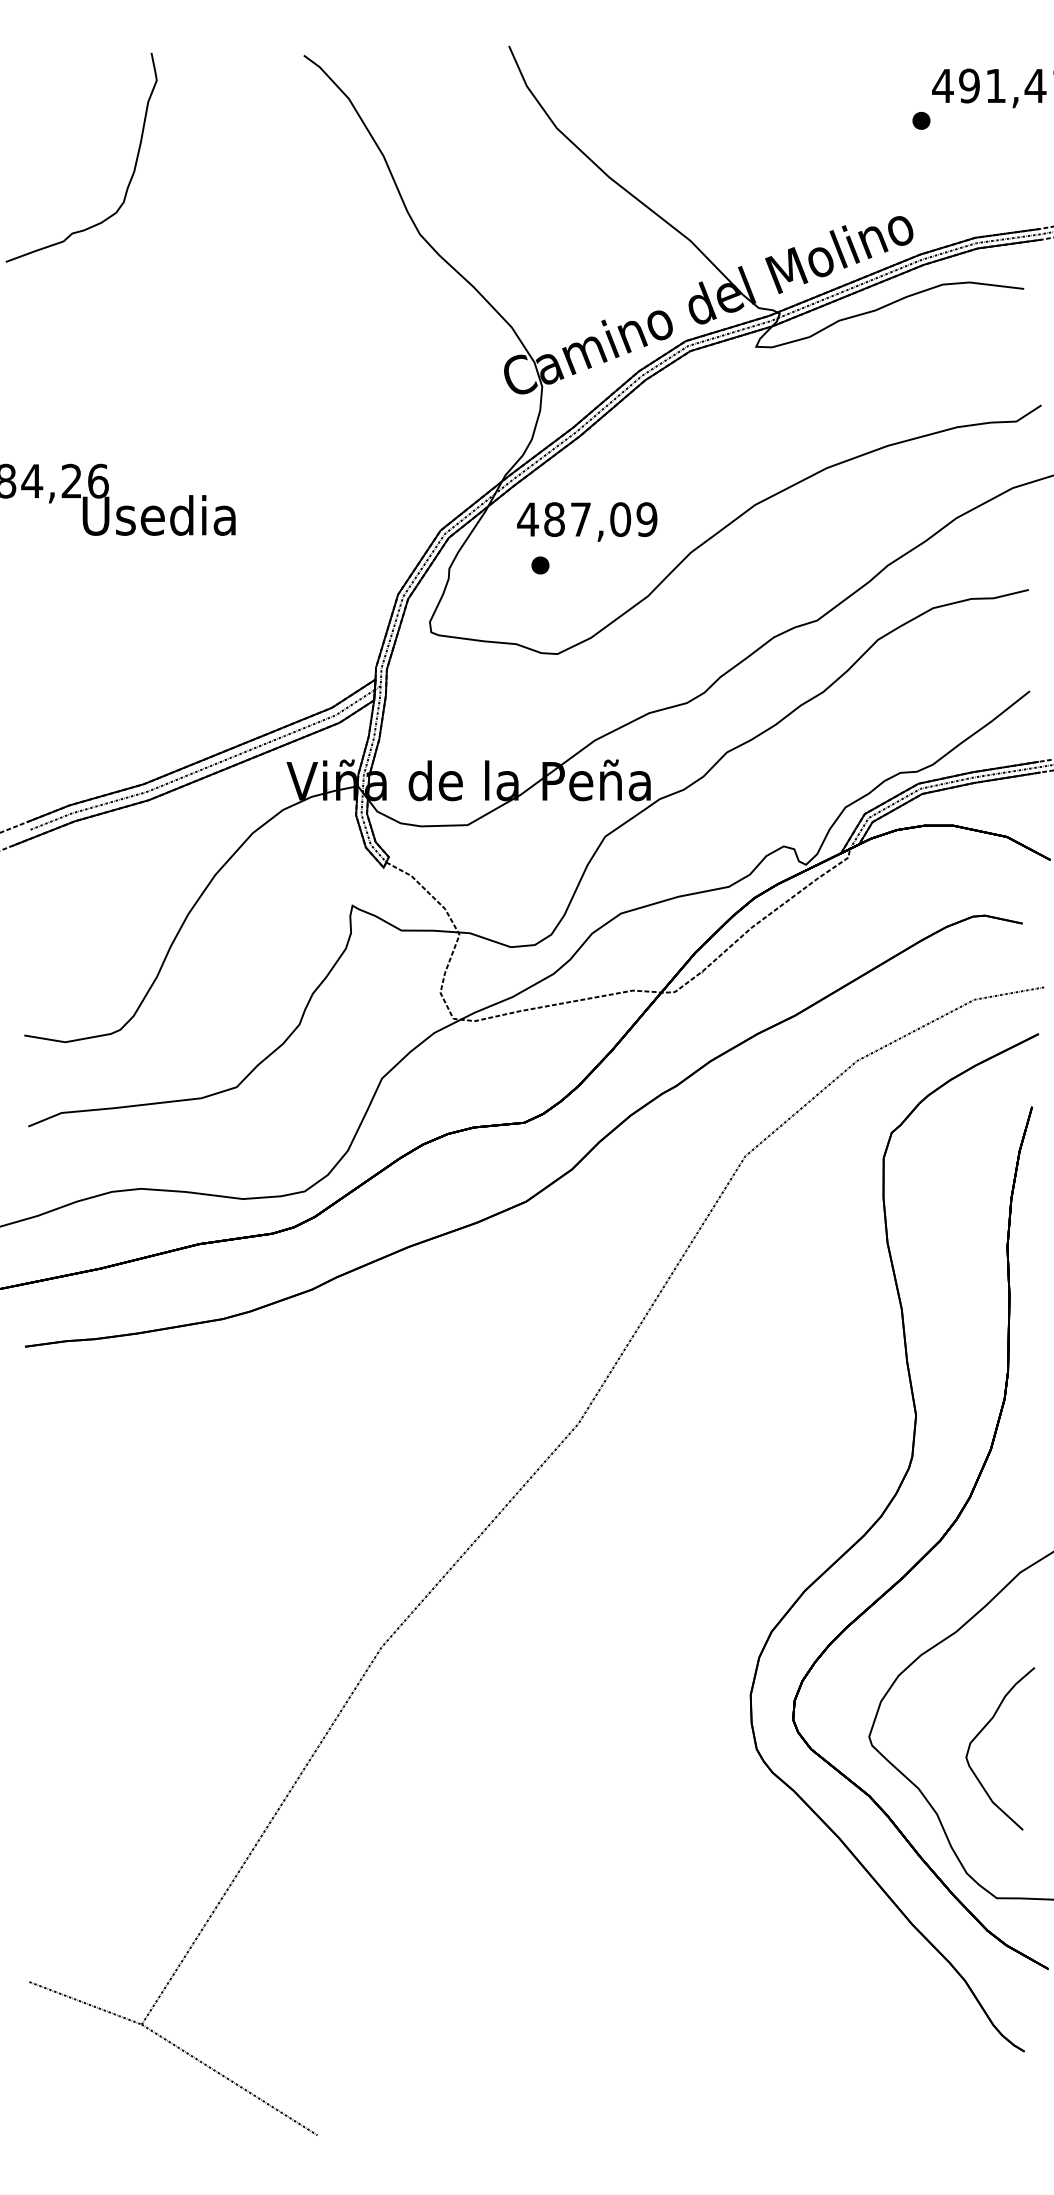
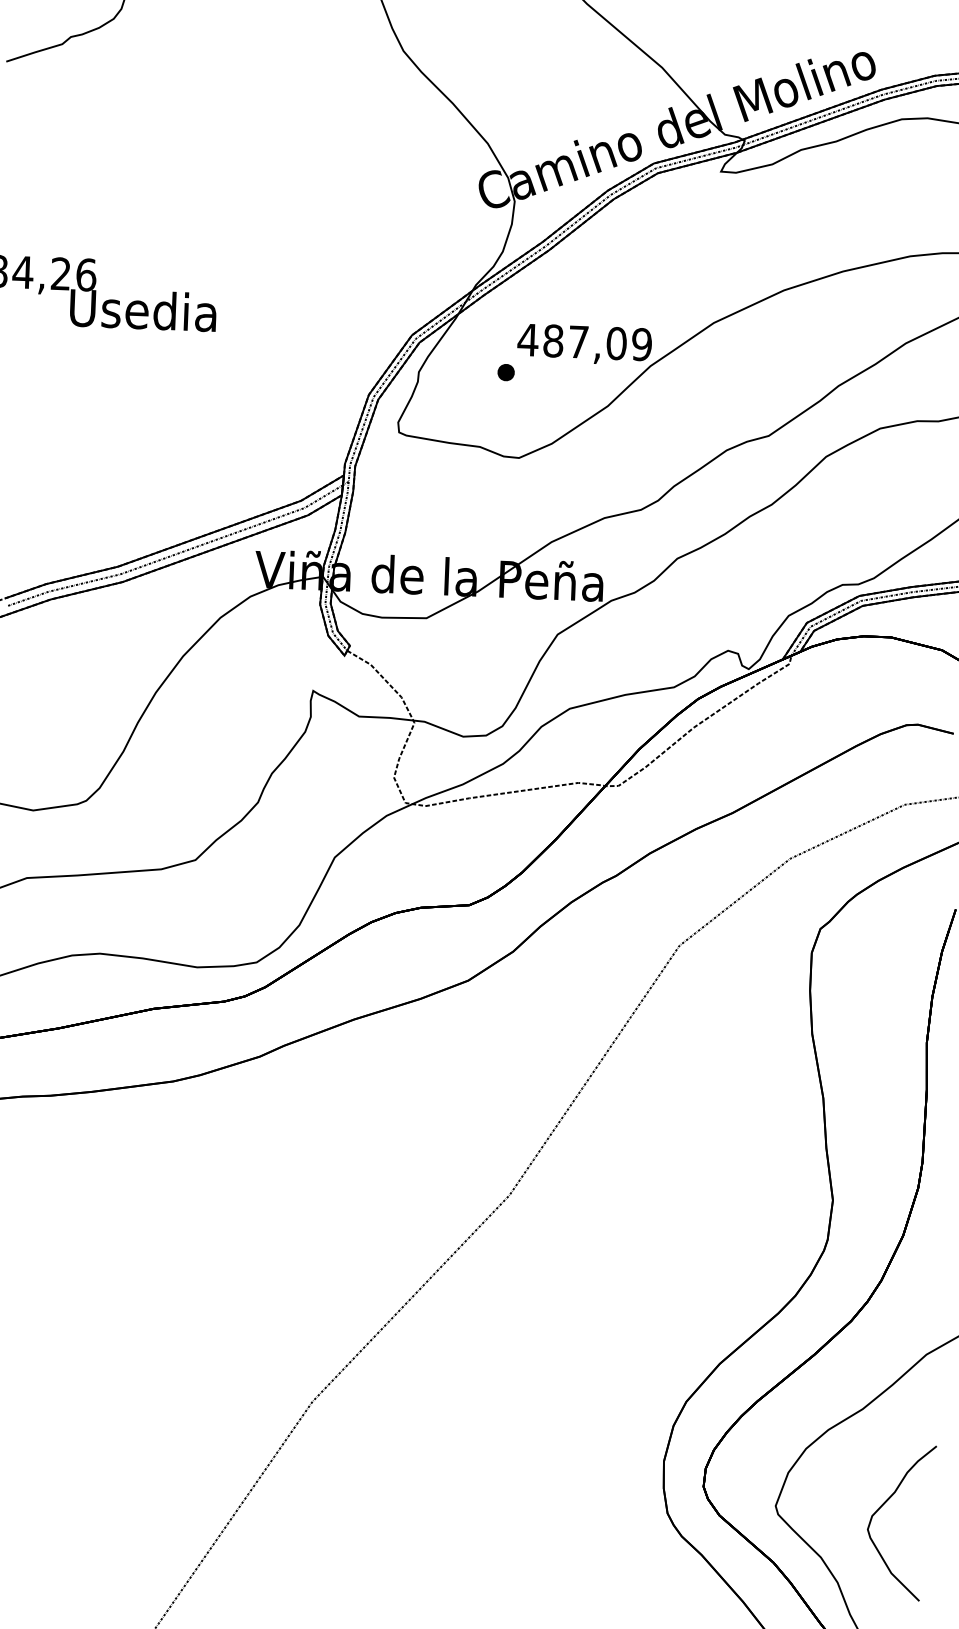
text: (587, 521) -> (584, 344), moved

